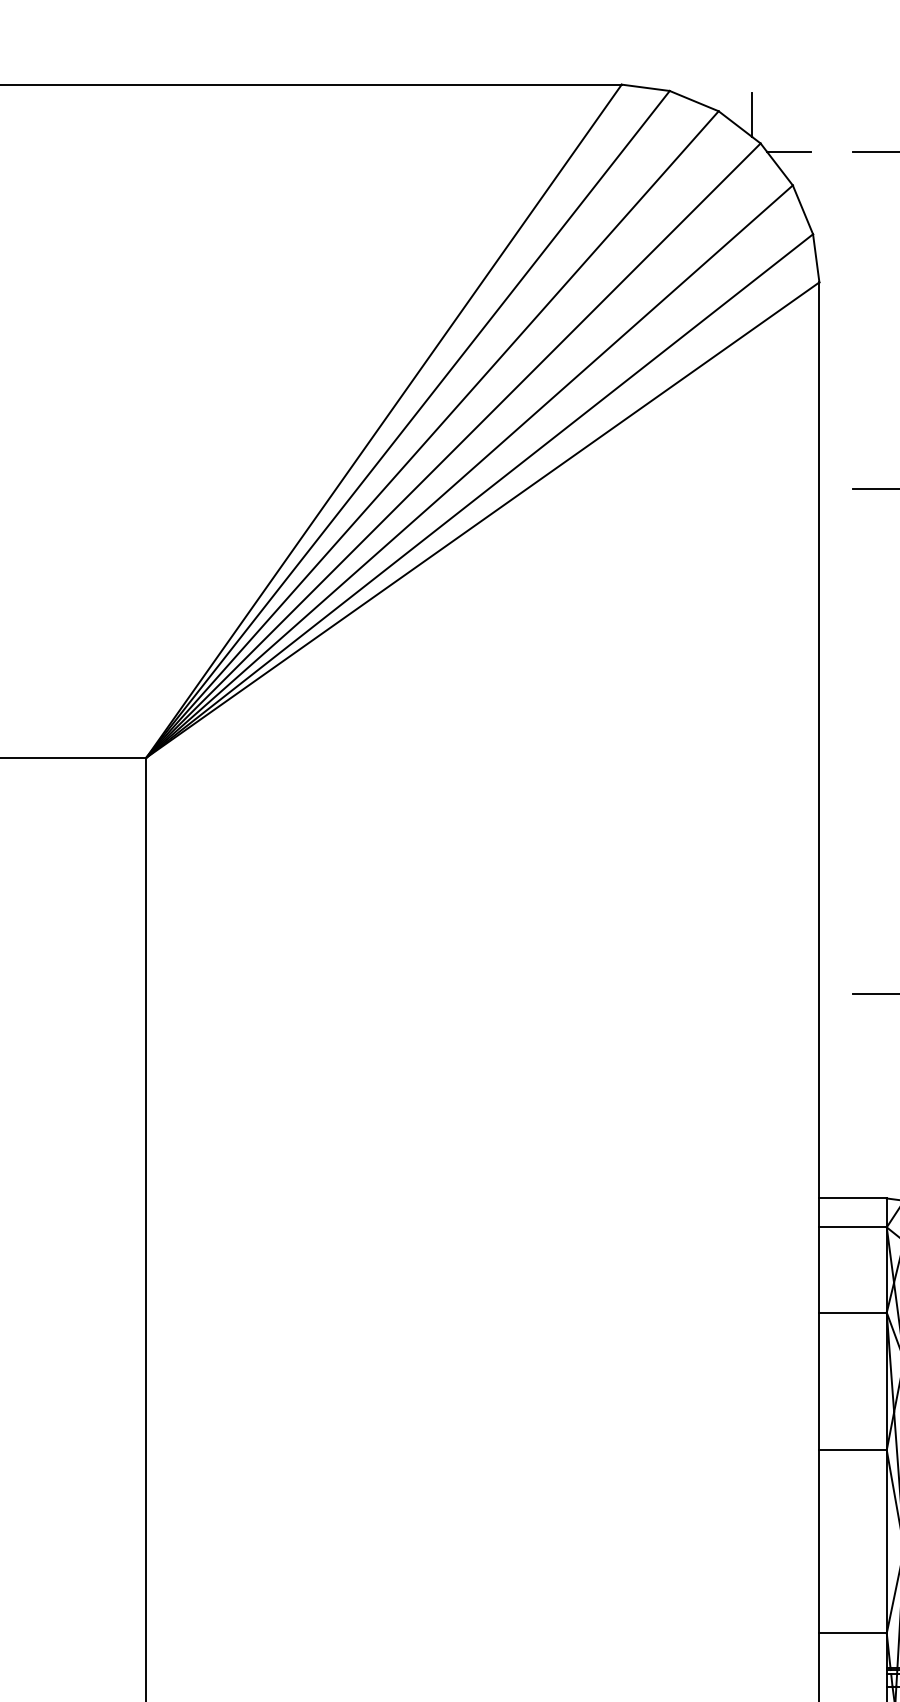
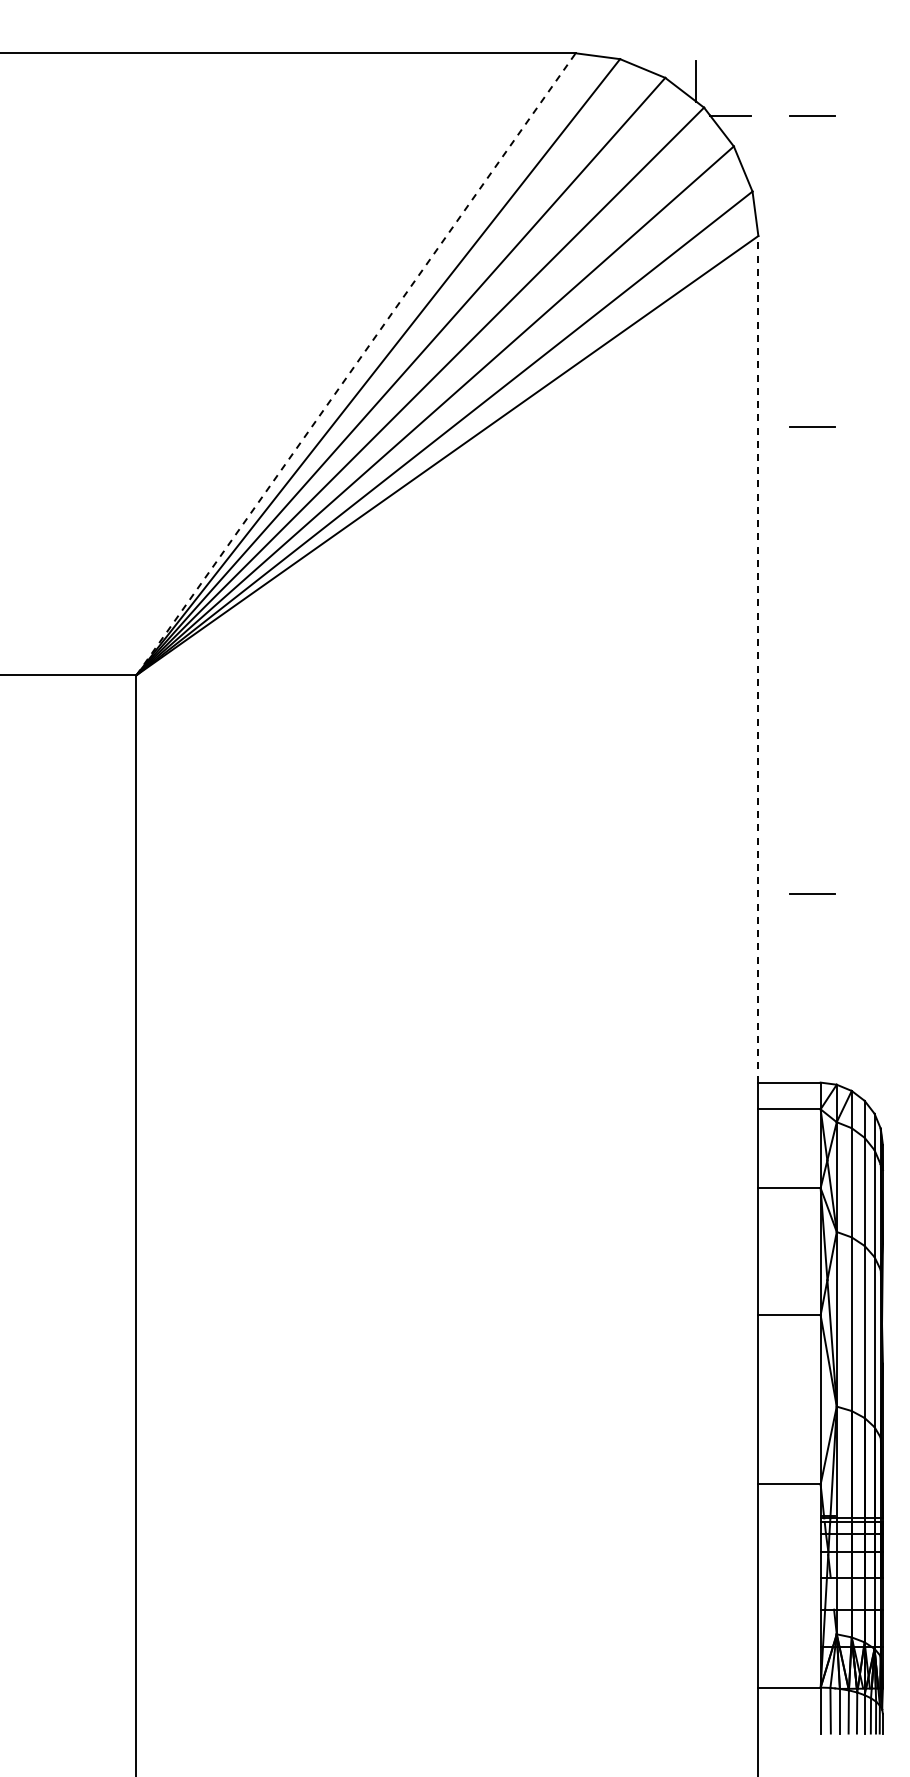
line: (384, 421) -> (356, 364), solid -> dashed
line: (819, 739) -> (758, 658), solid -> dashed

